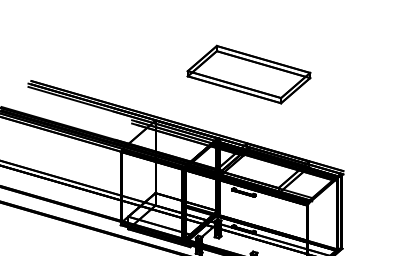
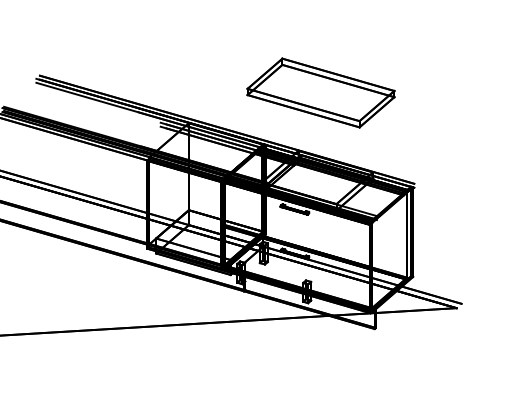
part: (248, 74) -> (320, 92), moved

